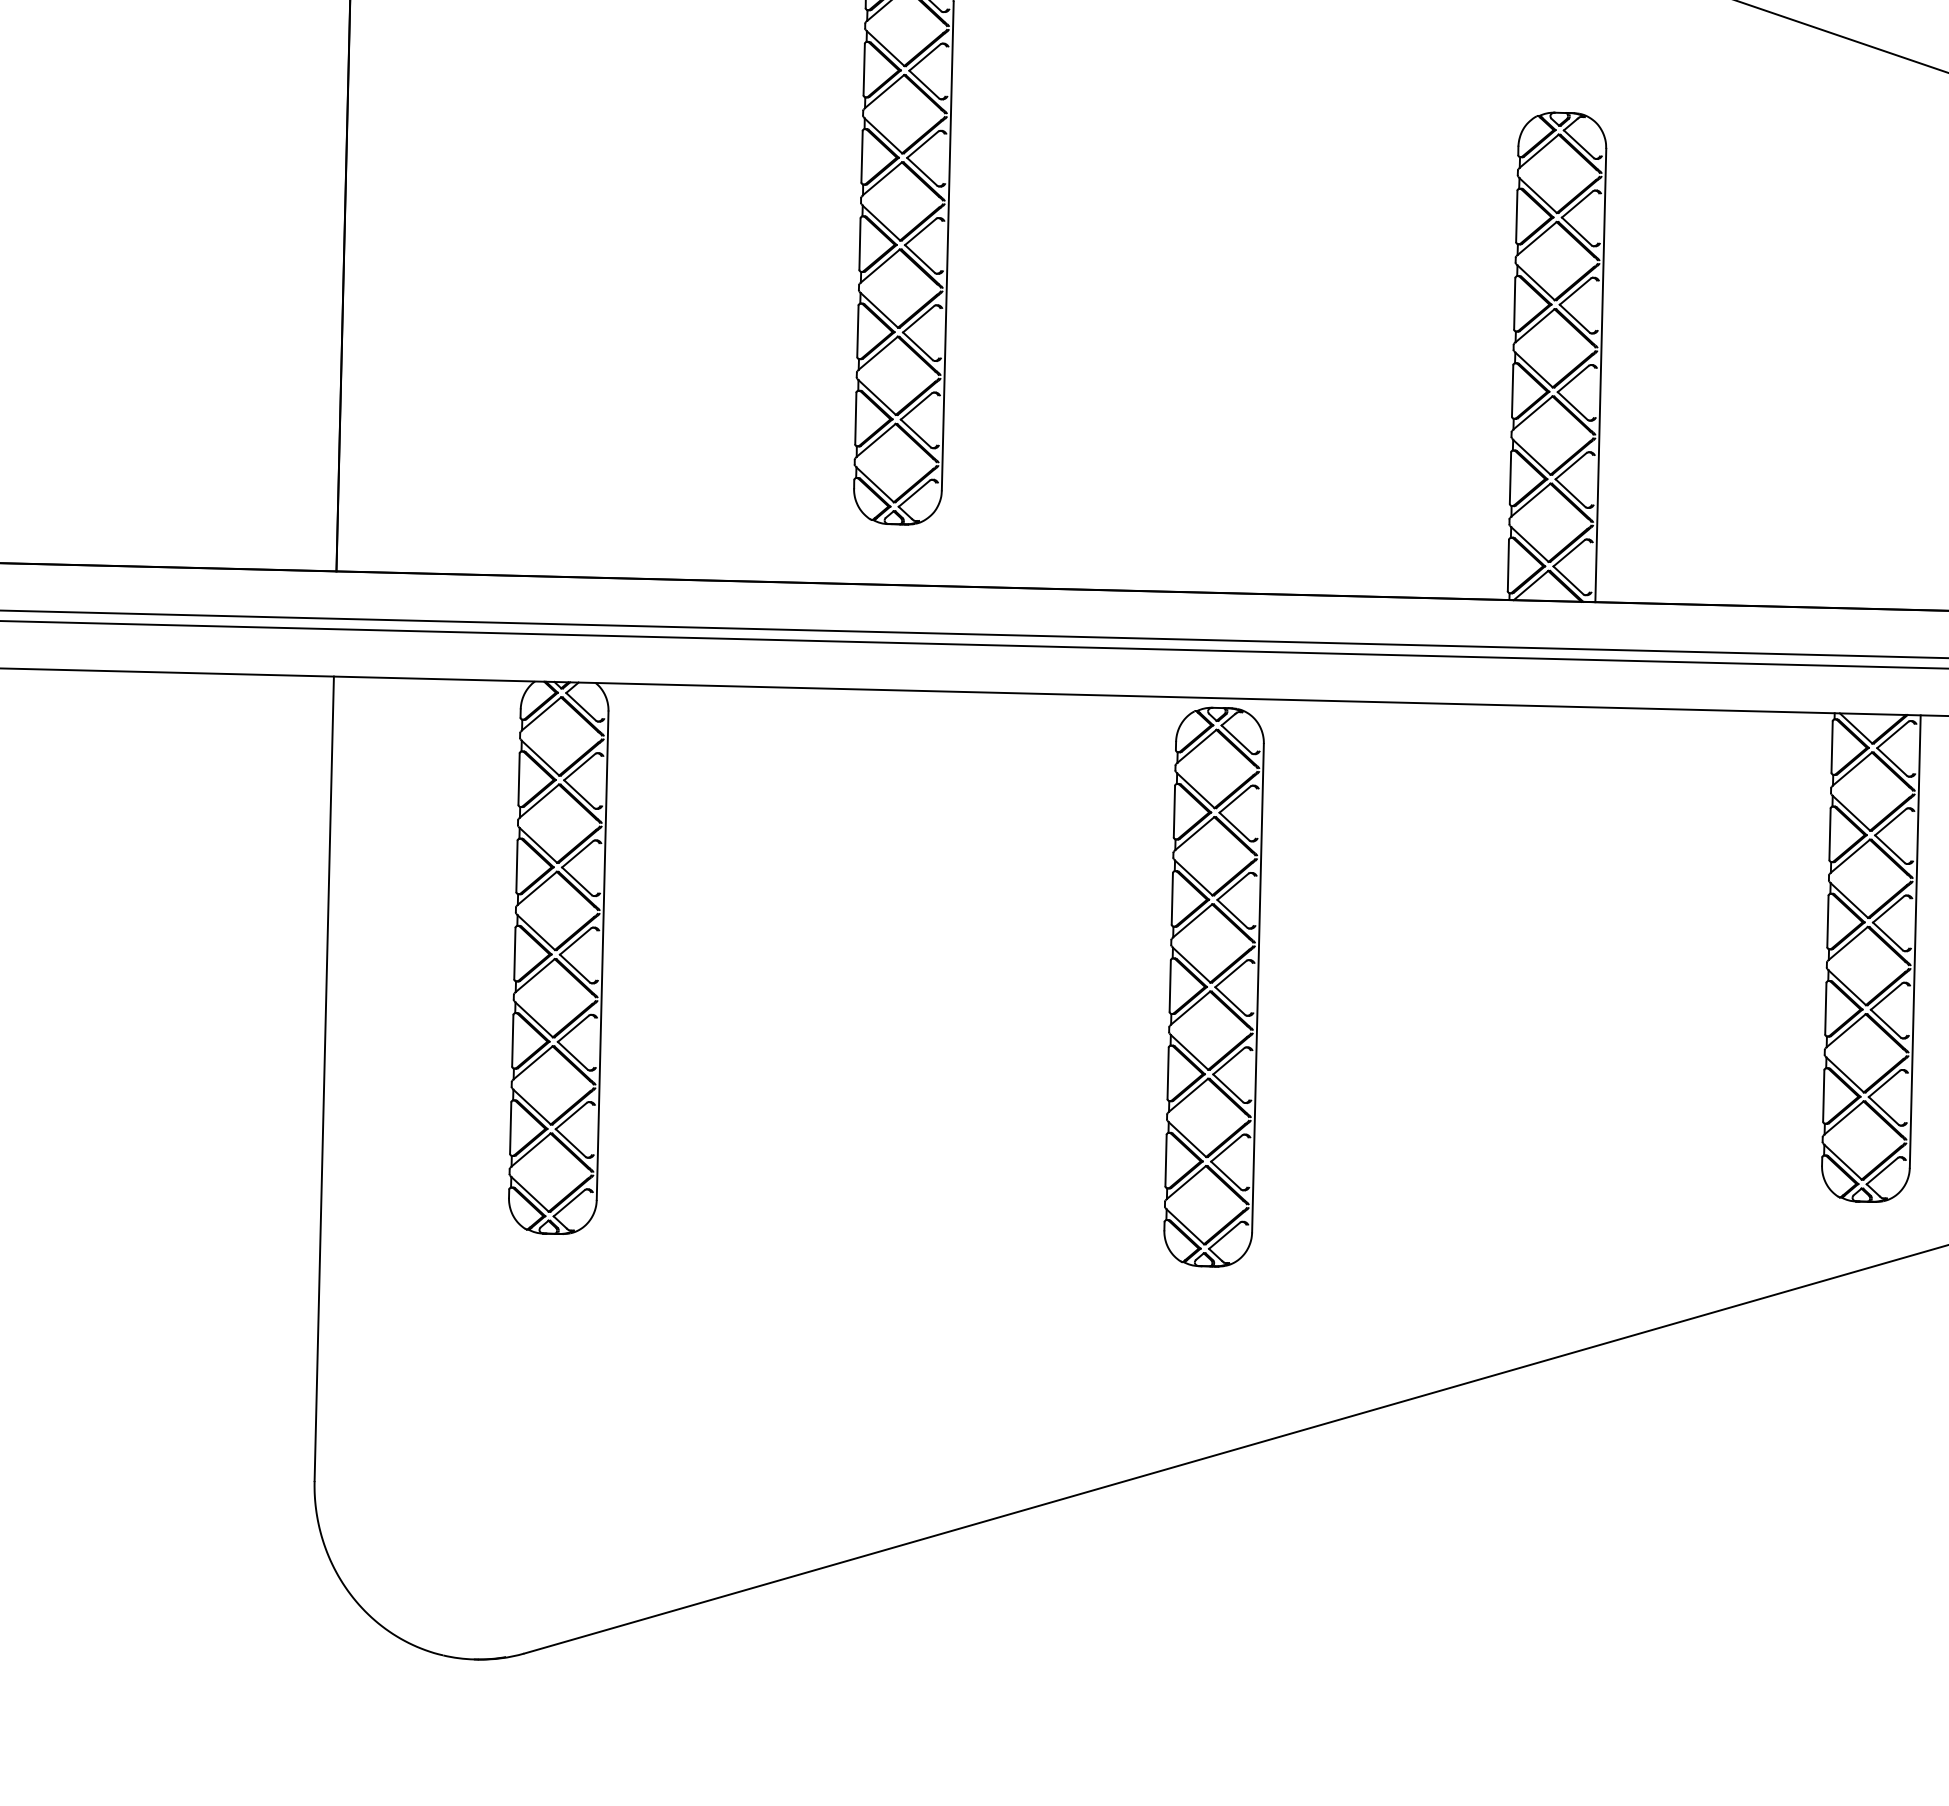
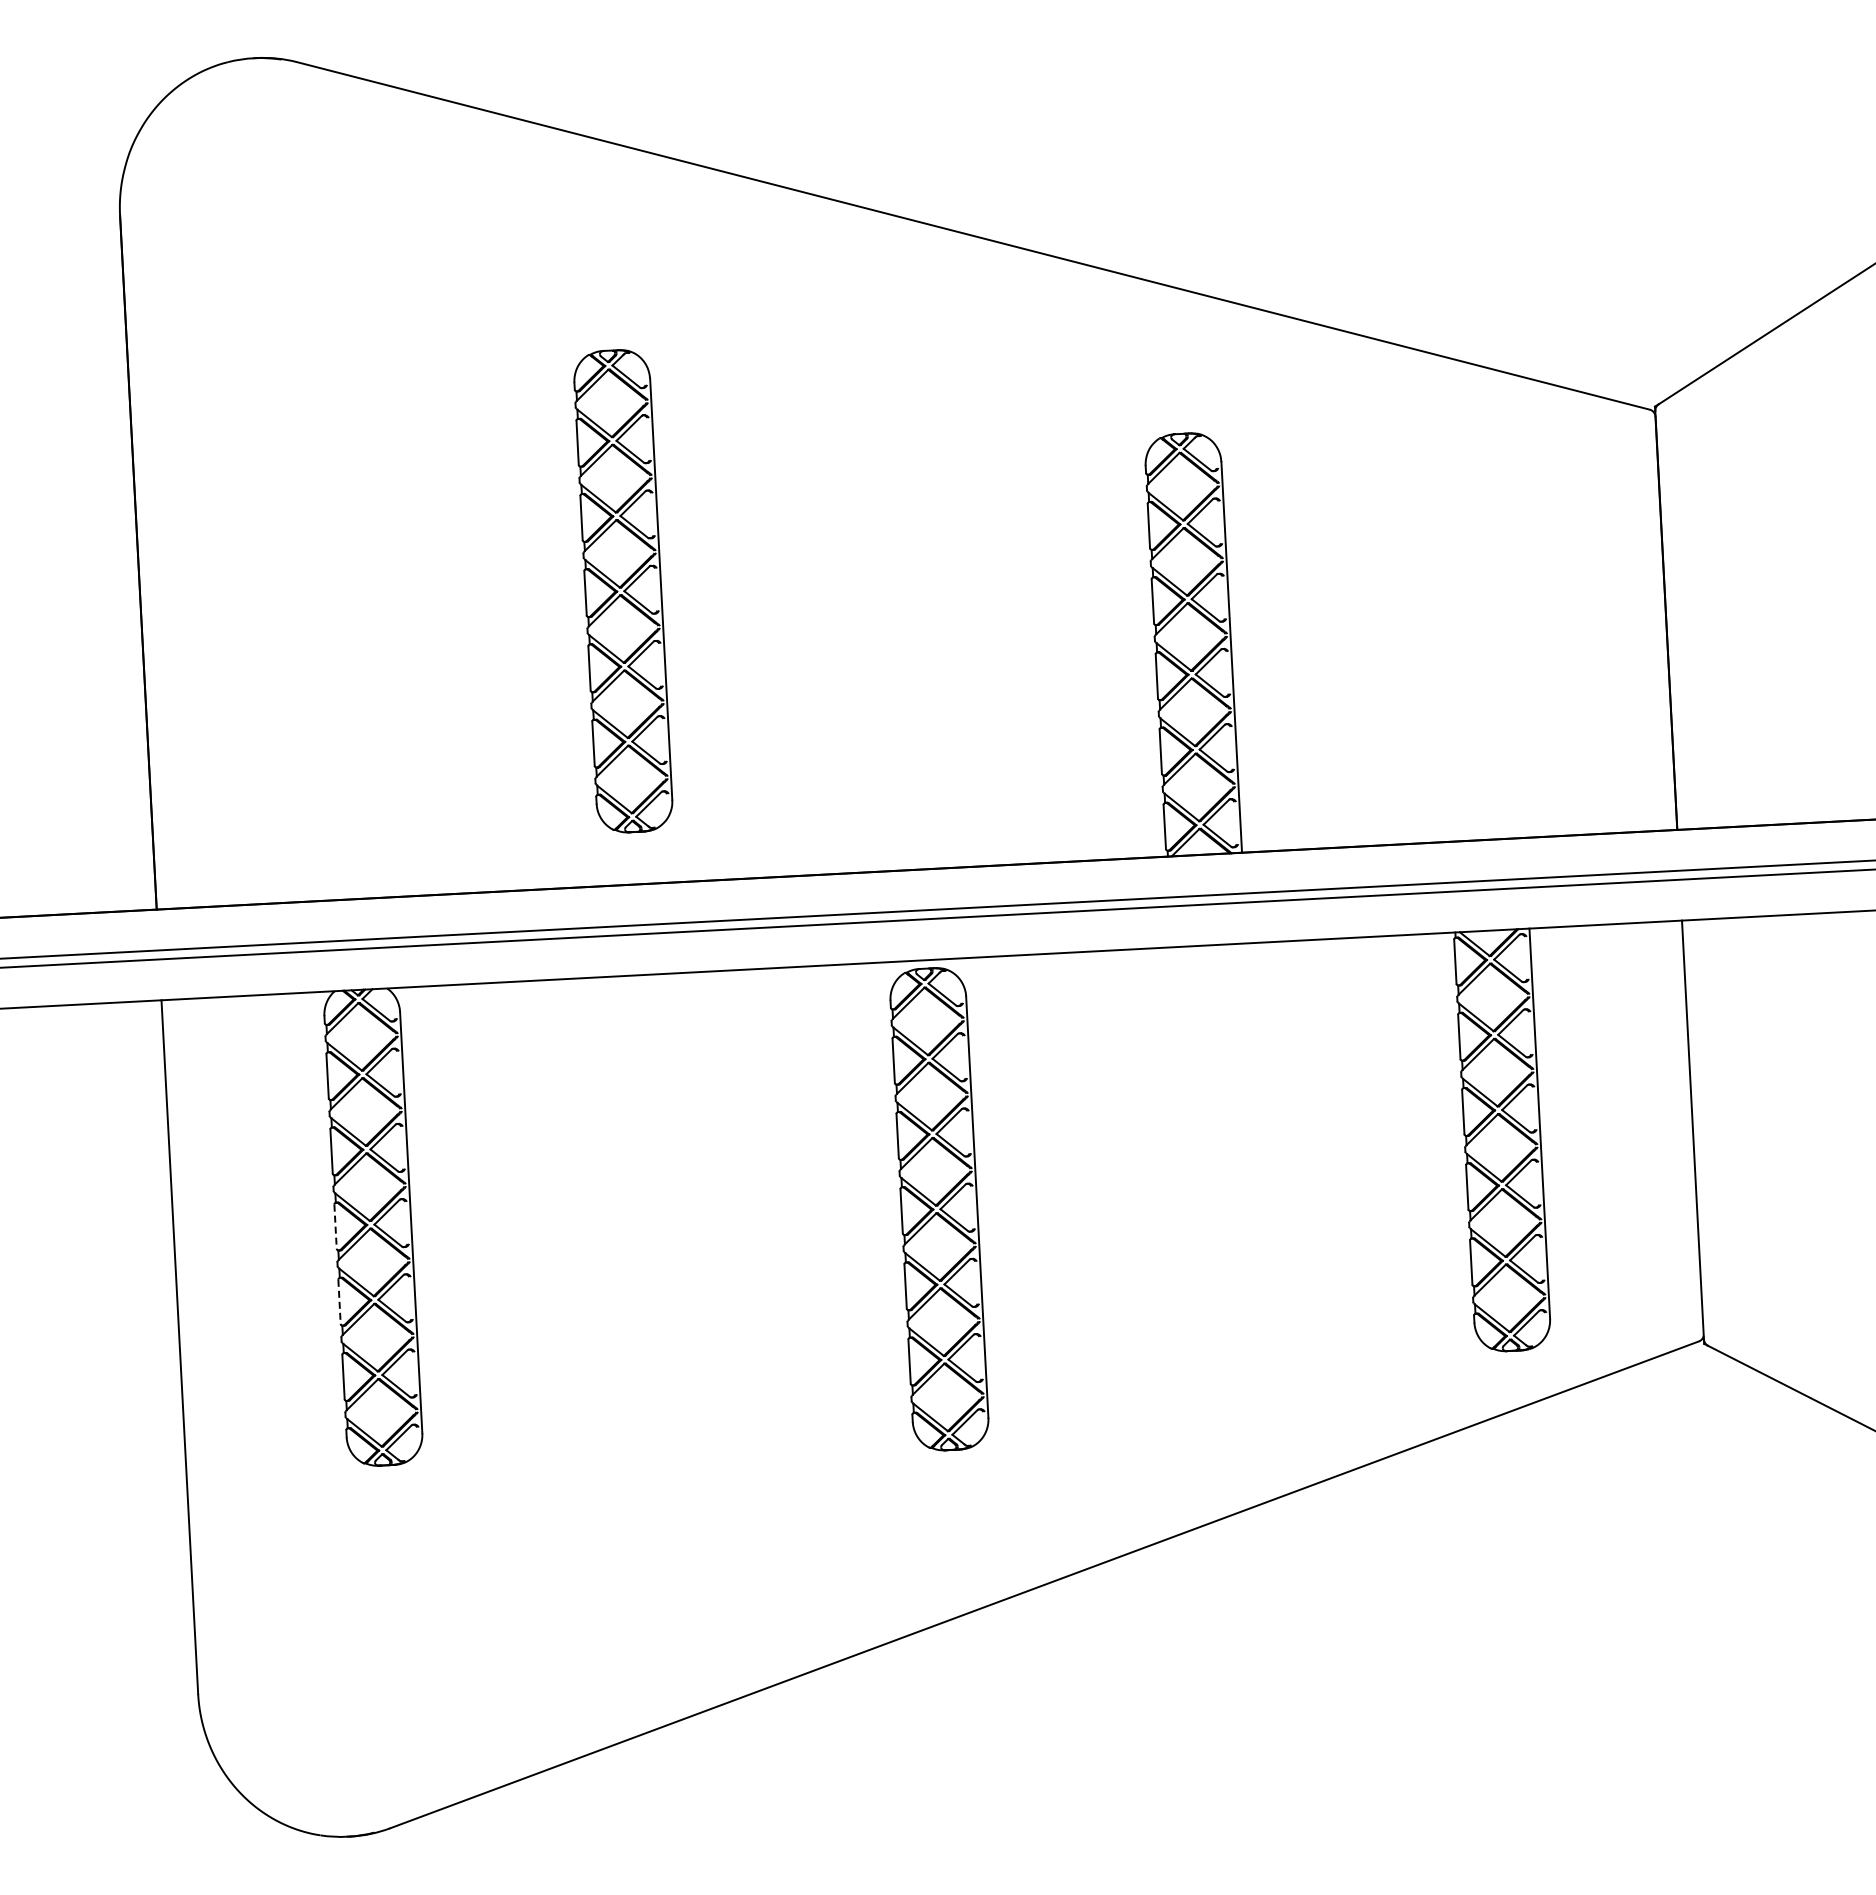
line: (514, 954) -> (335, 1227), solid -> dashed
line: (512, 1041) -> (339, 1302), solid -> dashed

